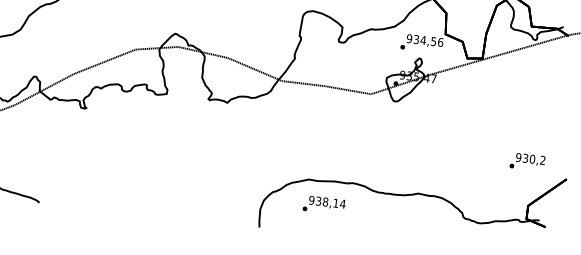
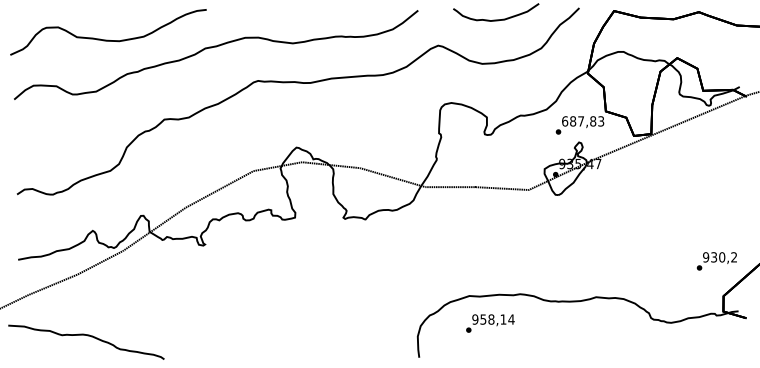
text: (425, 40) -> (583, 121), 934,56 -> 687,83
text: (527, 162) -> (716, 261), moved
text: (318, 200) -> (483, 318), 938,14 -> 958,14

